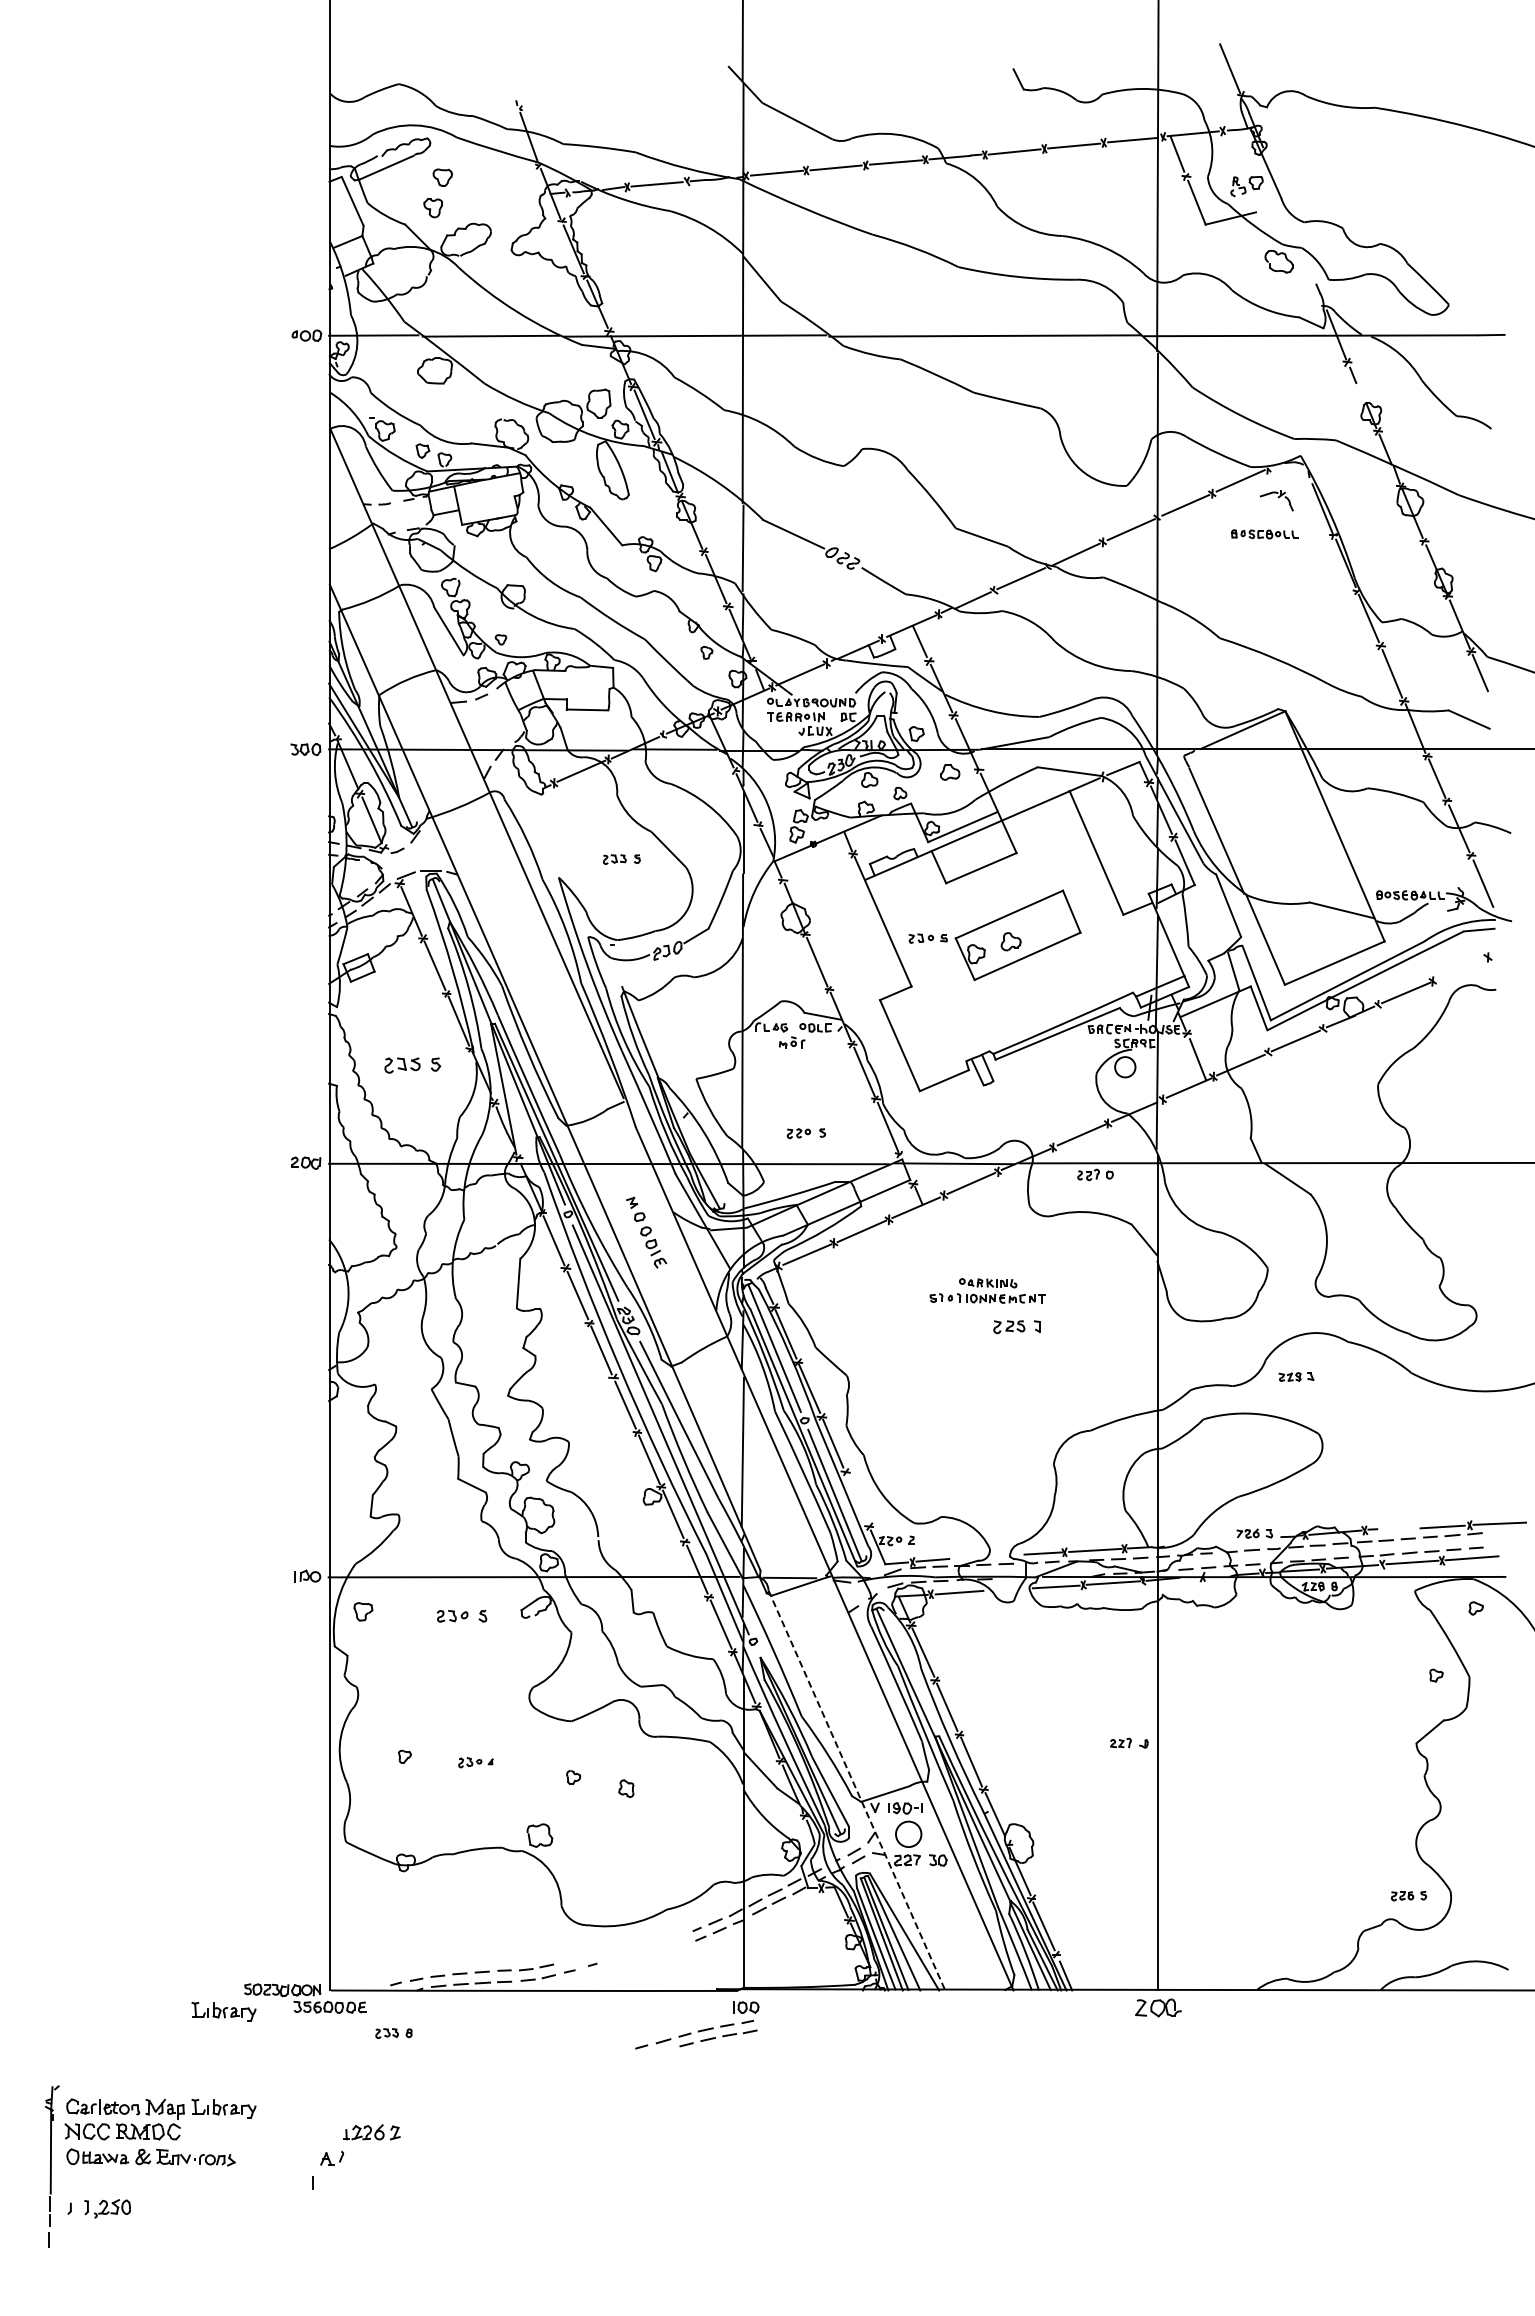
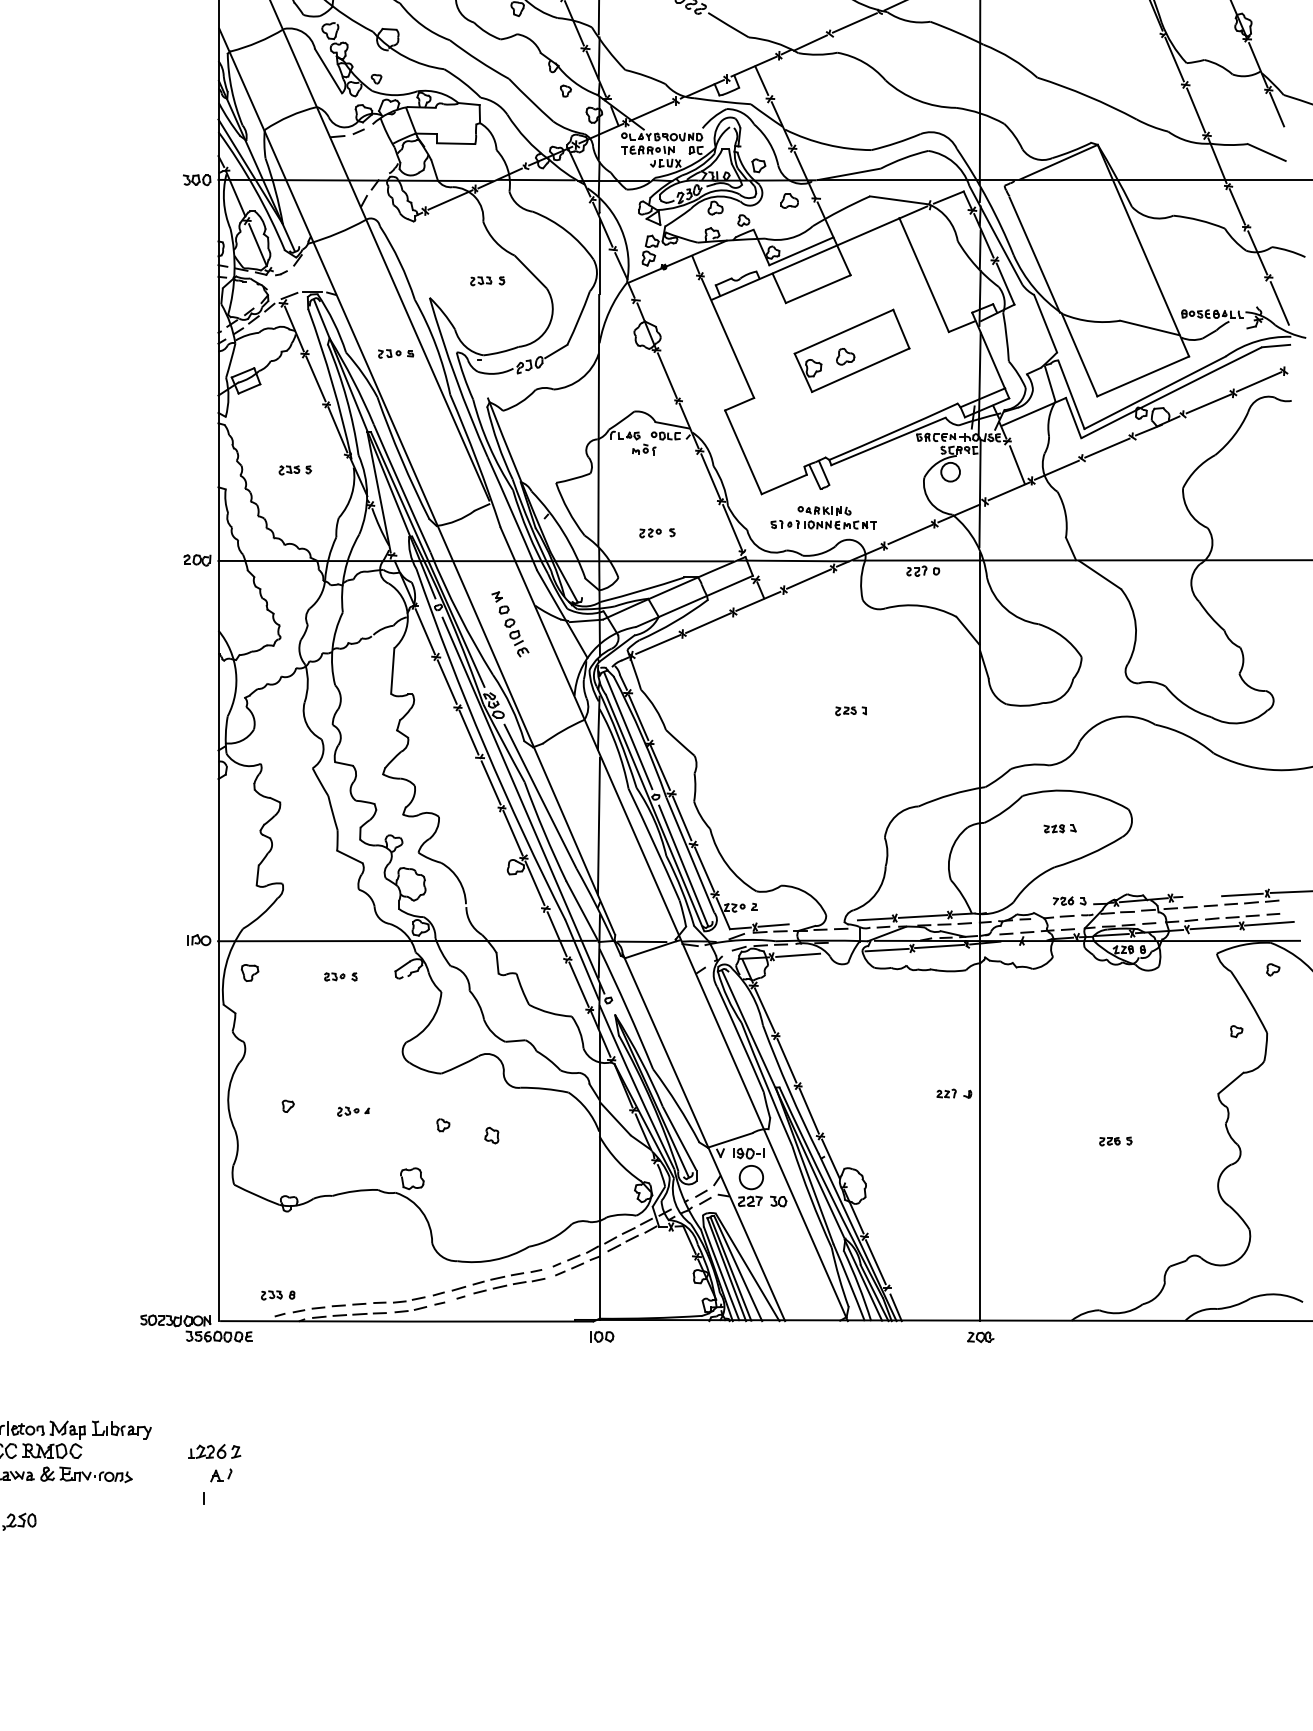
part: (927, 938) -> (395, 353), moved
line: (1460, 968) -> (1258, 381), added
part: (412, 1064) -> (295, 469), size x0.62
part: (987, 1290) -> (823, 517), moved
part: (1016, 1327) -> (850, 711), size x0.71
part: (1296, 1376) -> (1060, 828), moved
line: (857, 1499) -> (704, 869), added
part: (462, 1615) -> (341, 976), size x0.71
line: (856, 1790) -> (703, 1137), dashed -> solid
part: (1409, 1896) -> (1116, 1141), moved
part: (1157, 2007) -> (980, 1336), size x0.62
part: (223, 2011) -> (121, 1340), removed
part: (393, 2033) -> (277, 1295), moved
part: (696, 2034) -> (489, 1282), moved
part: (371, 2132) -> (214, 1451), moved

